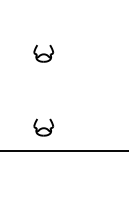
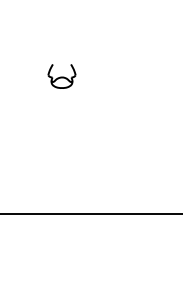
part: (43, 127) -> (61, 181), removed

